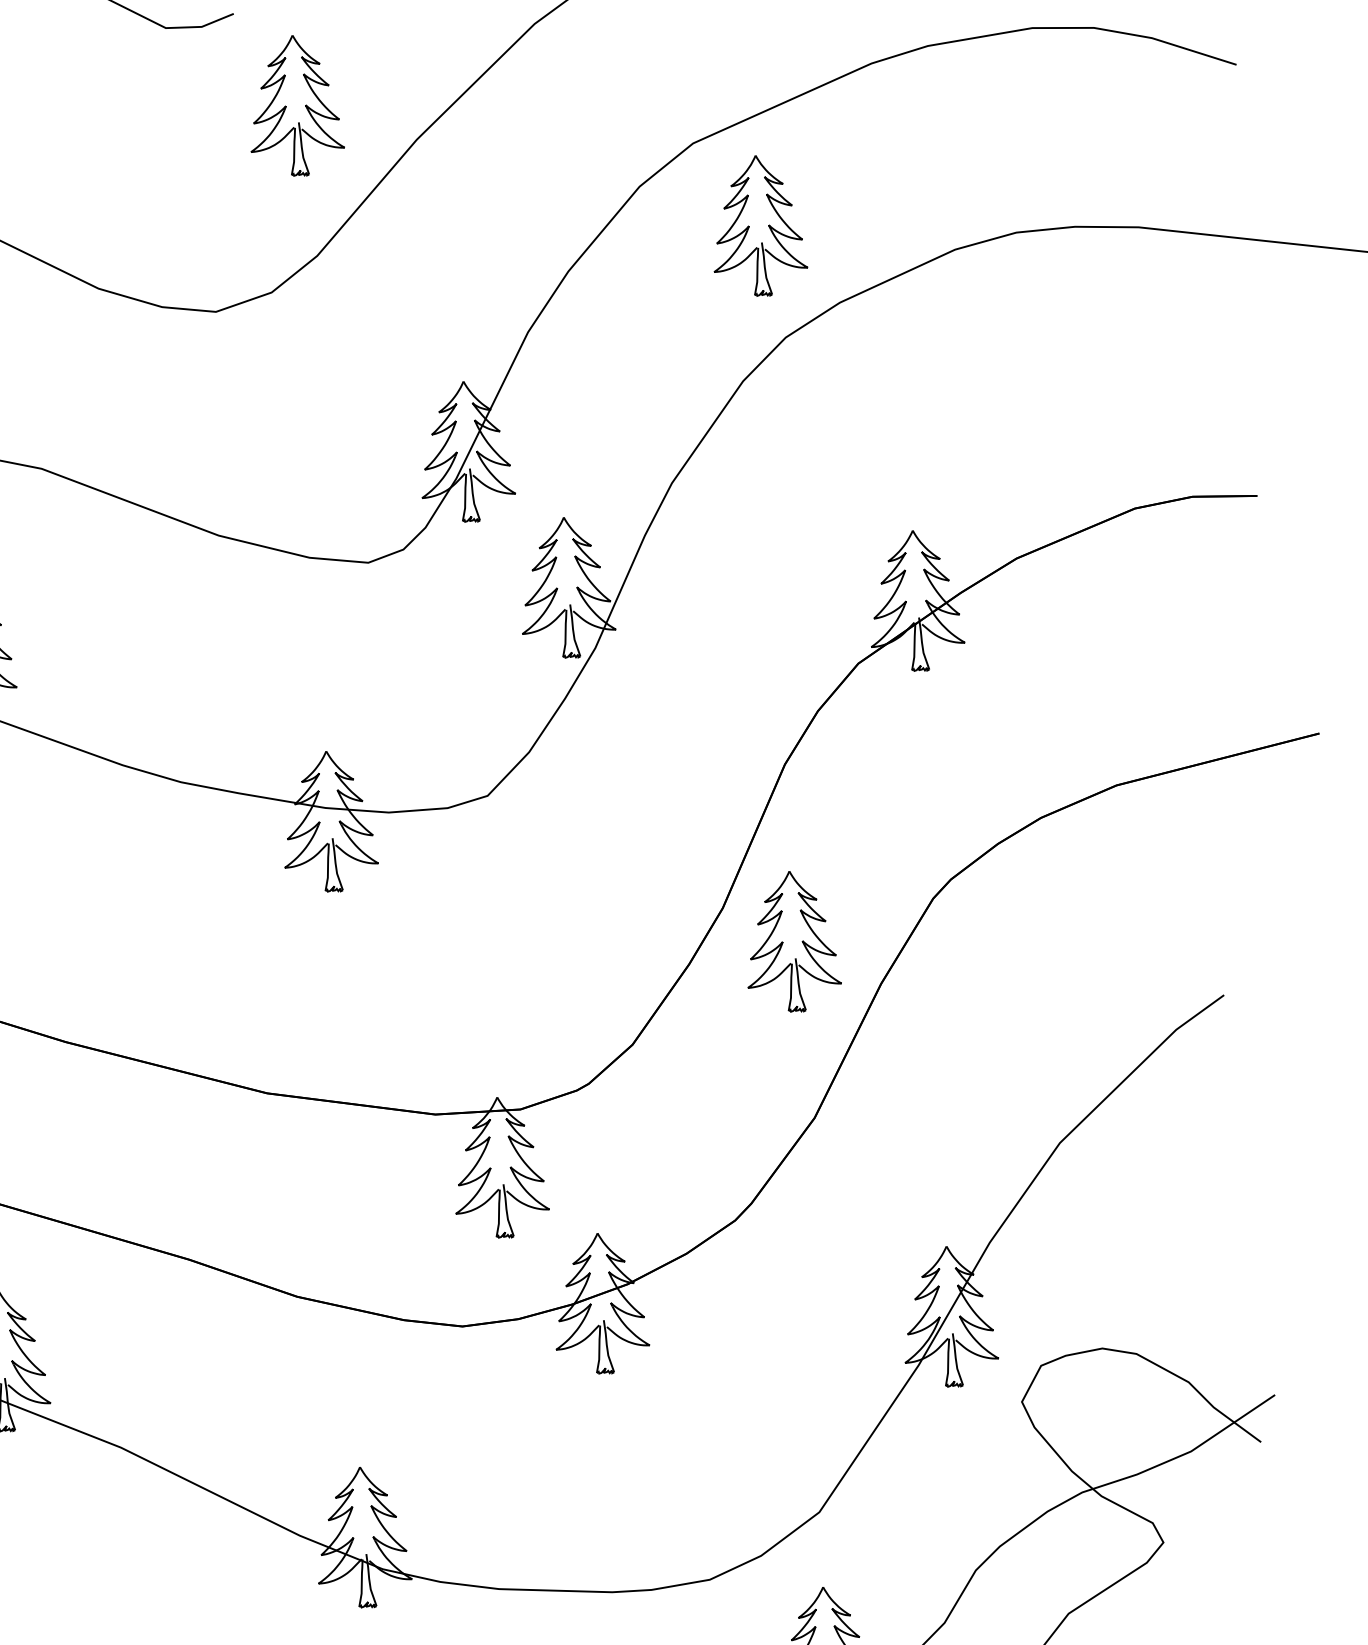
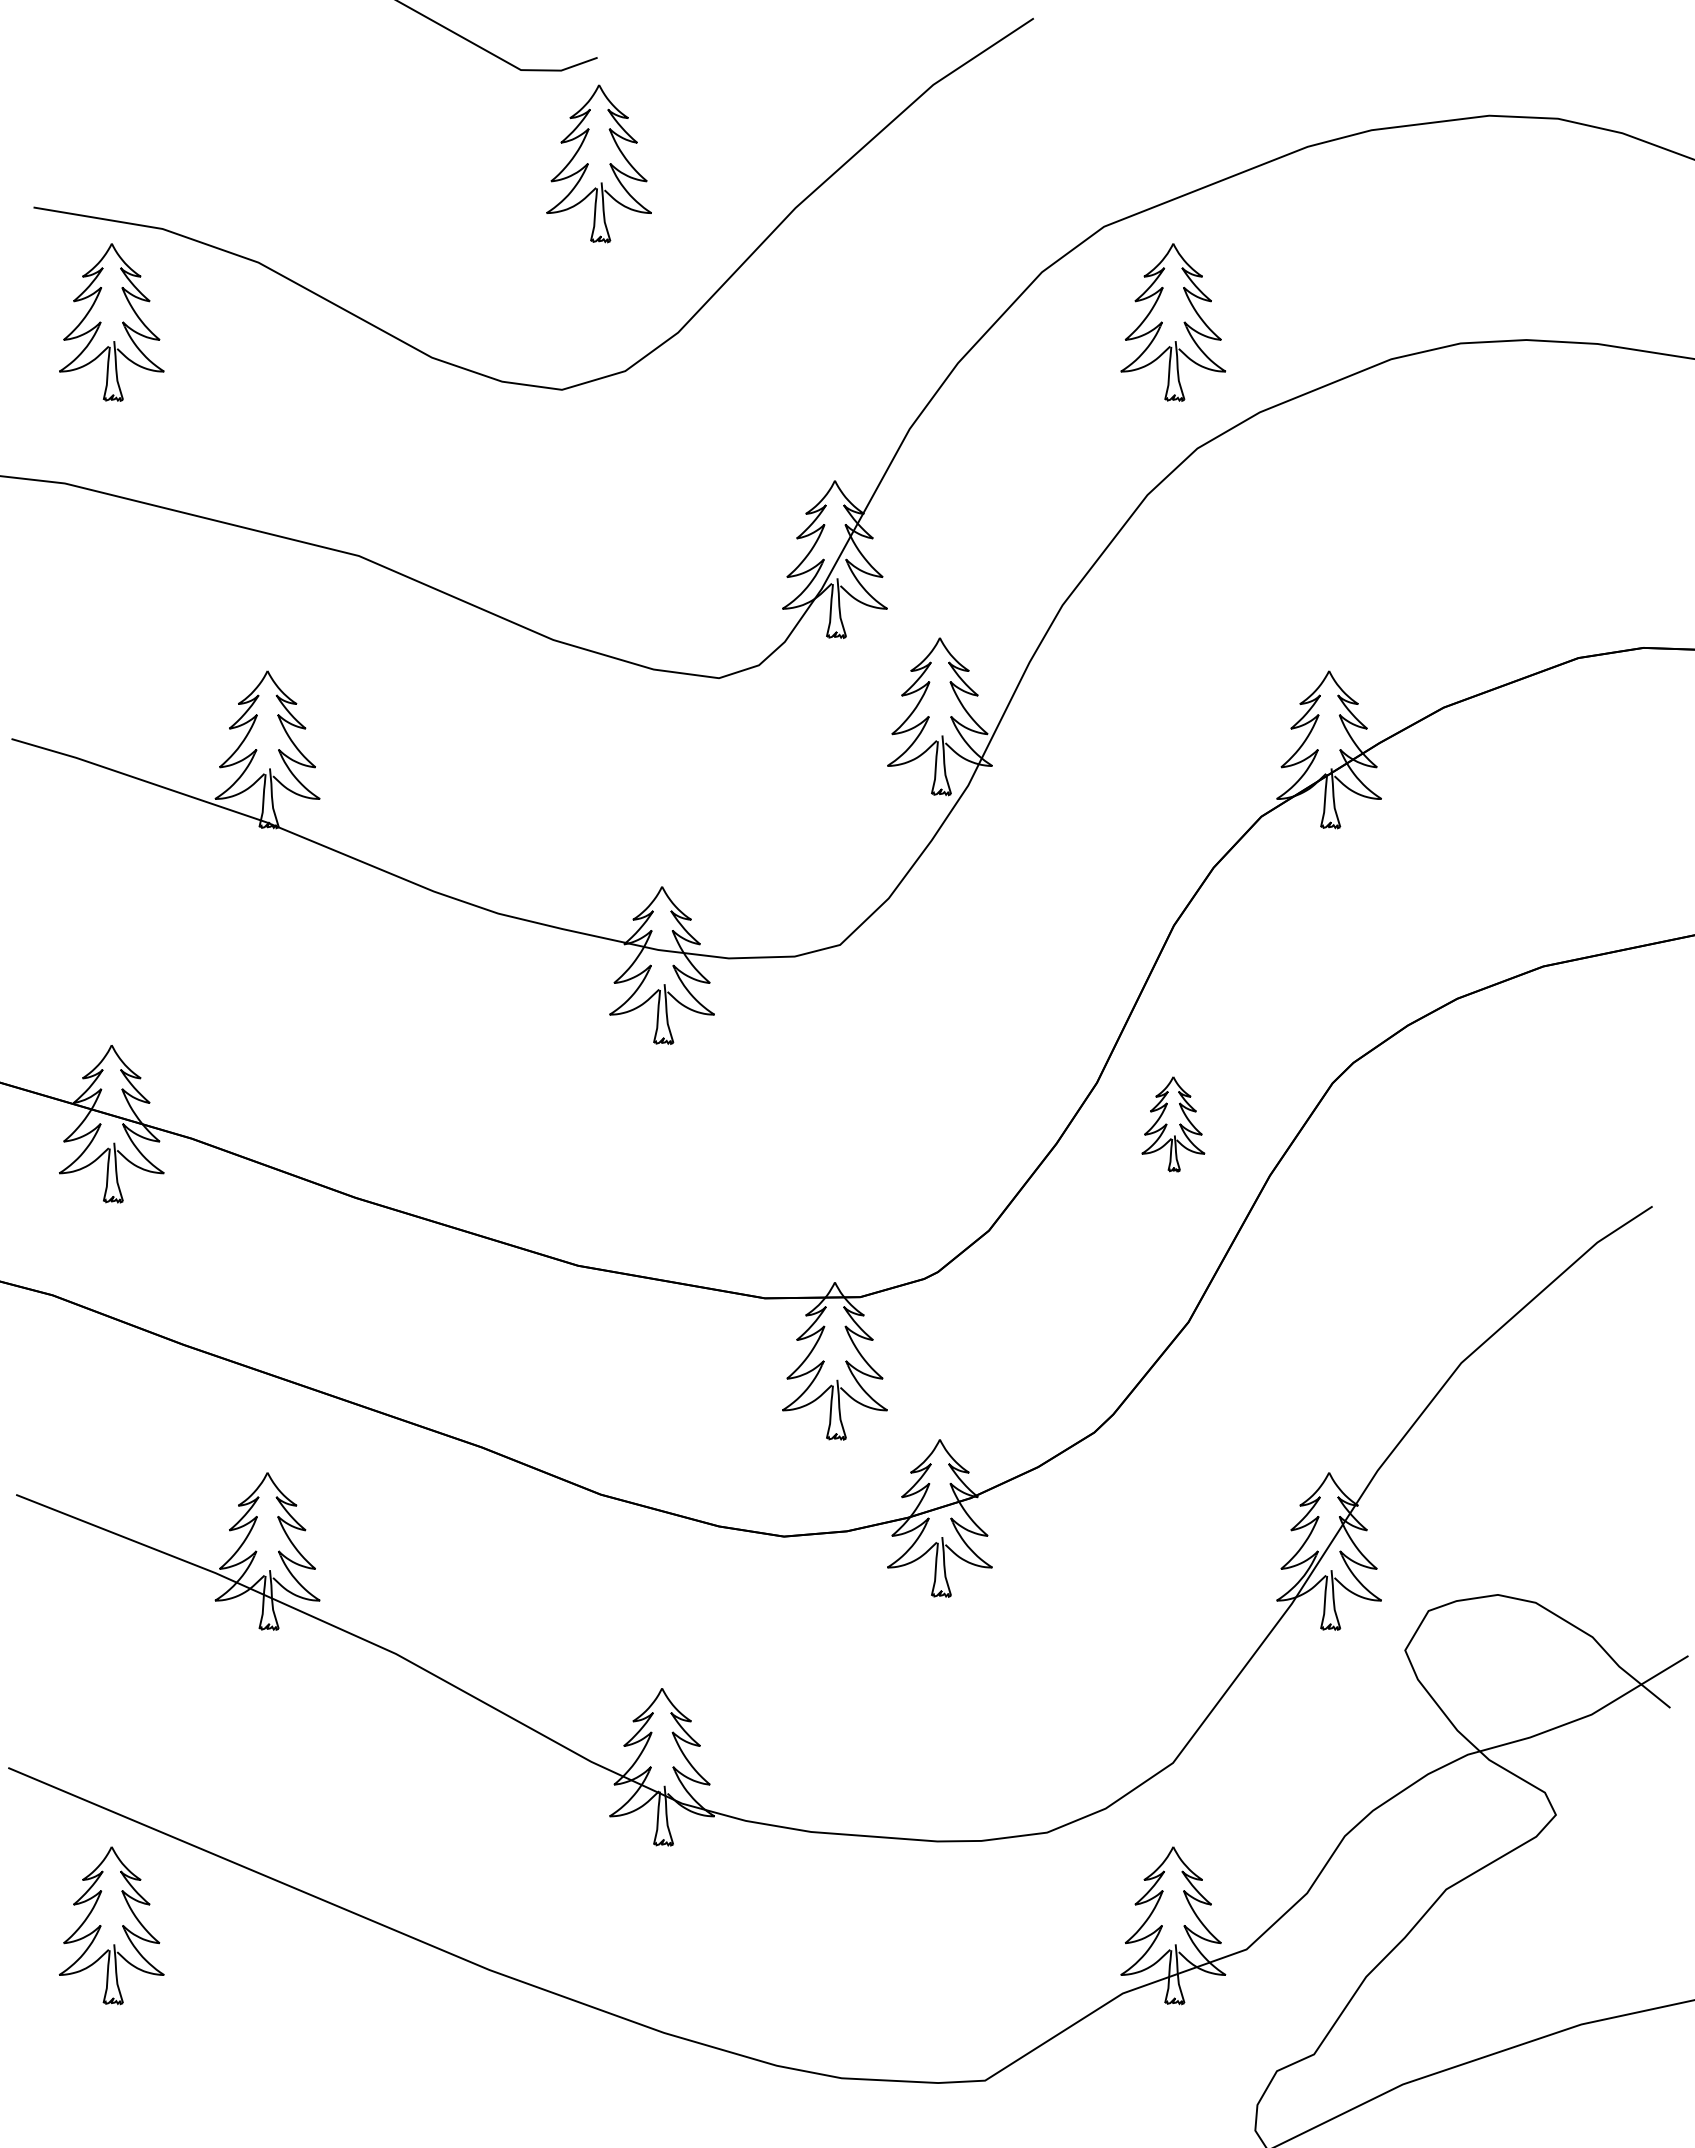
part: (295, 105) -> (598, 163), moved
part: (792, 942) -> (1173, 1124), size x0.6

